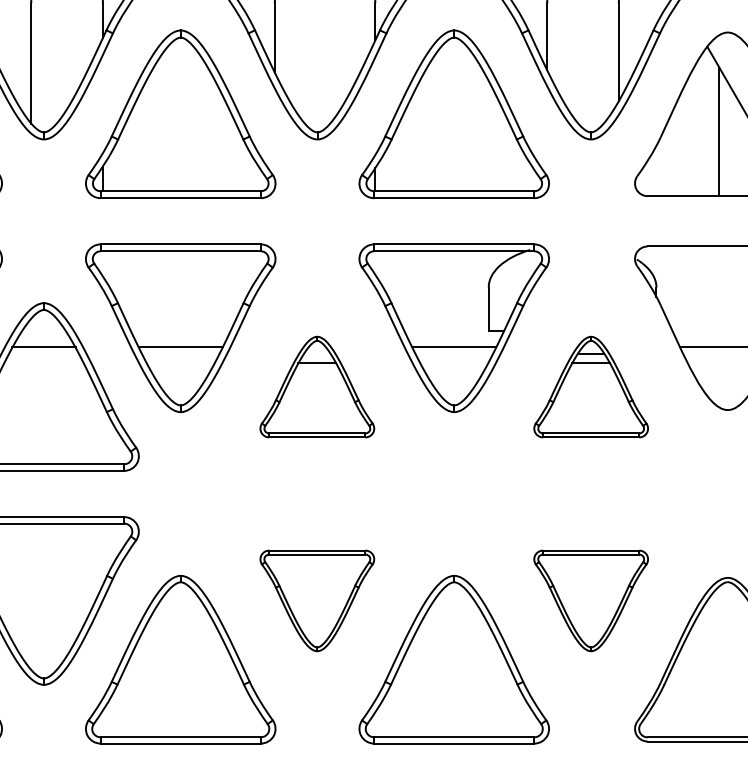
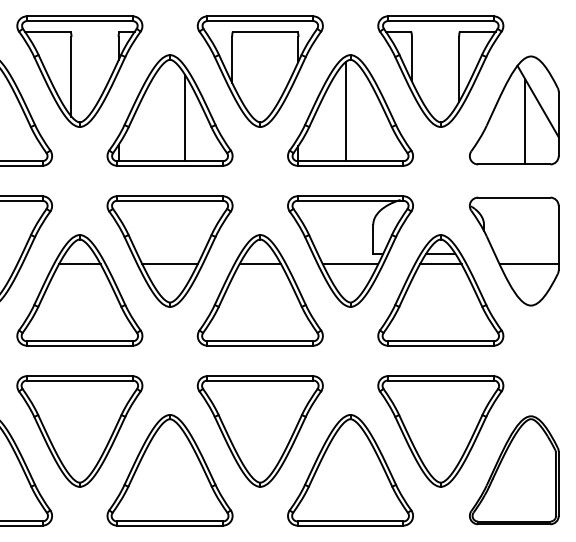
line: (446, 115) -> (345, 111), added
line: (202, 125) -> (184, 117), added
part: (316, 387) -> (259, 290), size x1.67
part: (590, 387) -> (440, 290), size x1.67
part: (316, 600) -> (259, 431), size x1.67
part: (590, 600) -> (440, 431), size x1.67

